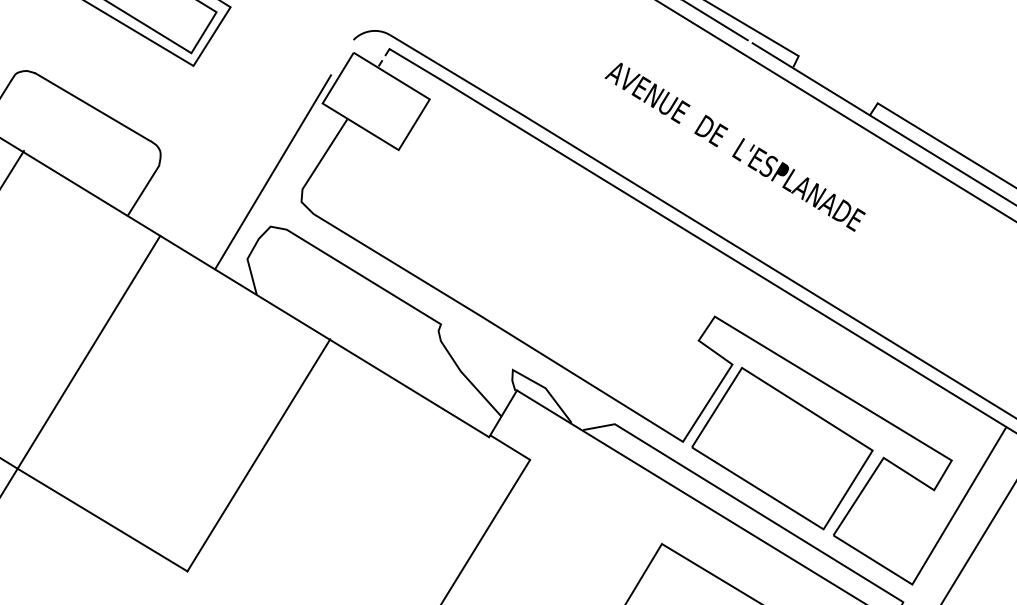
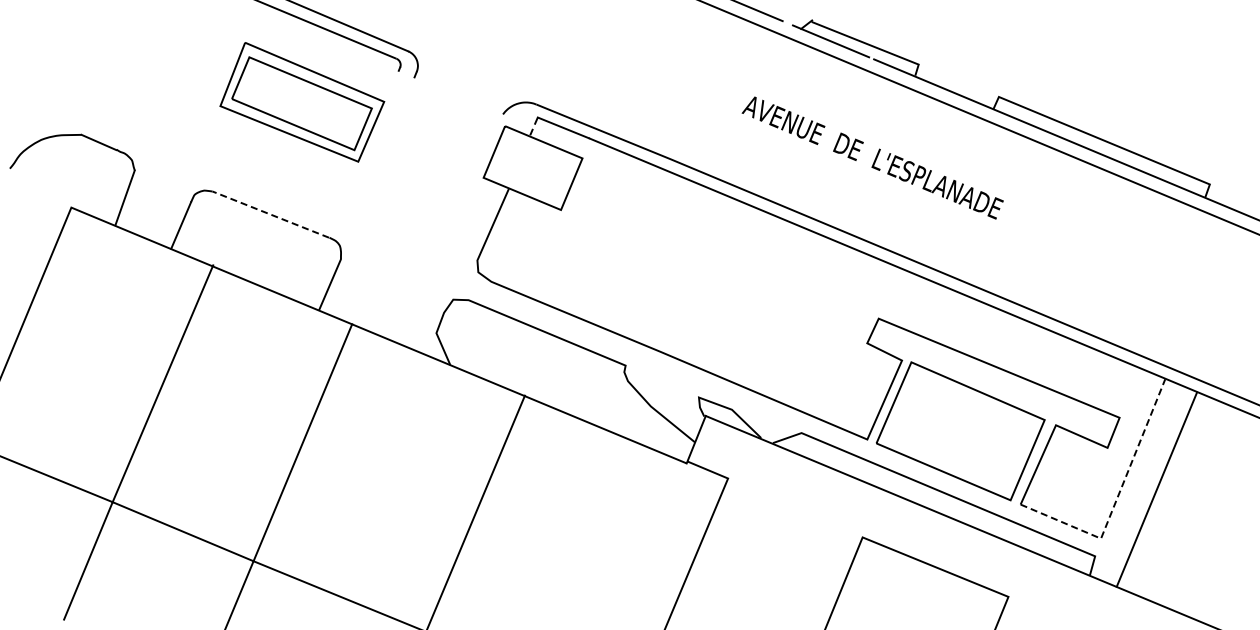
line: (92, 106) -> (270, 214), solid -> dashed
line: (273, 171) -> (447, 248), removed
line: (935, 545) -> (1116, 499), solid -> dashed

